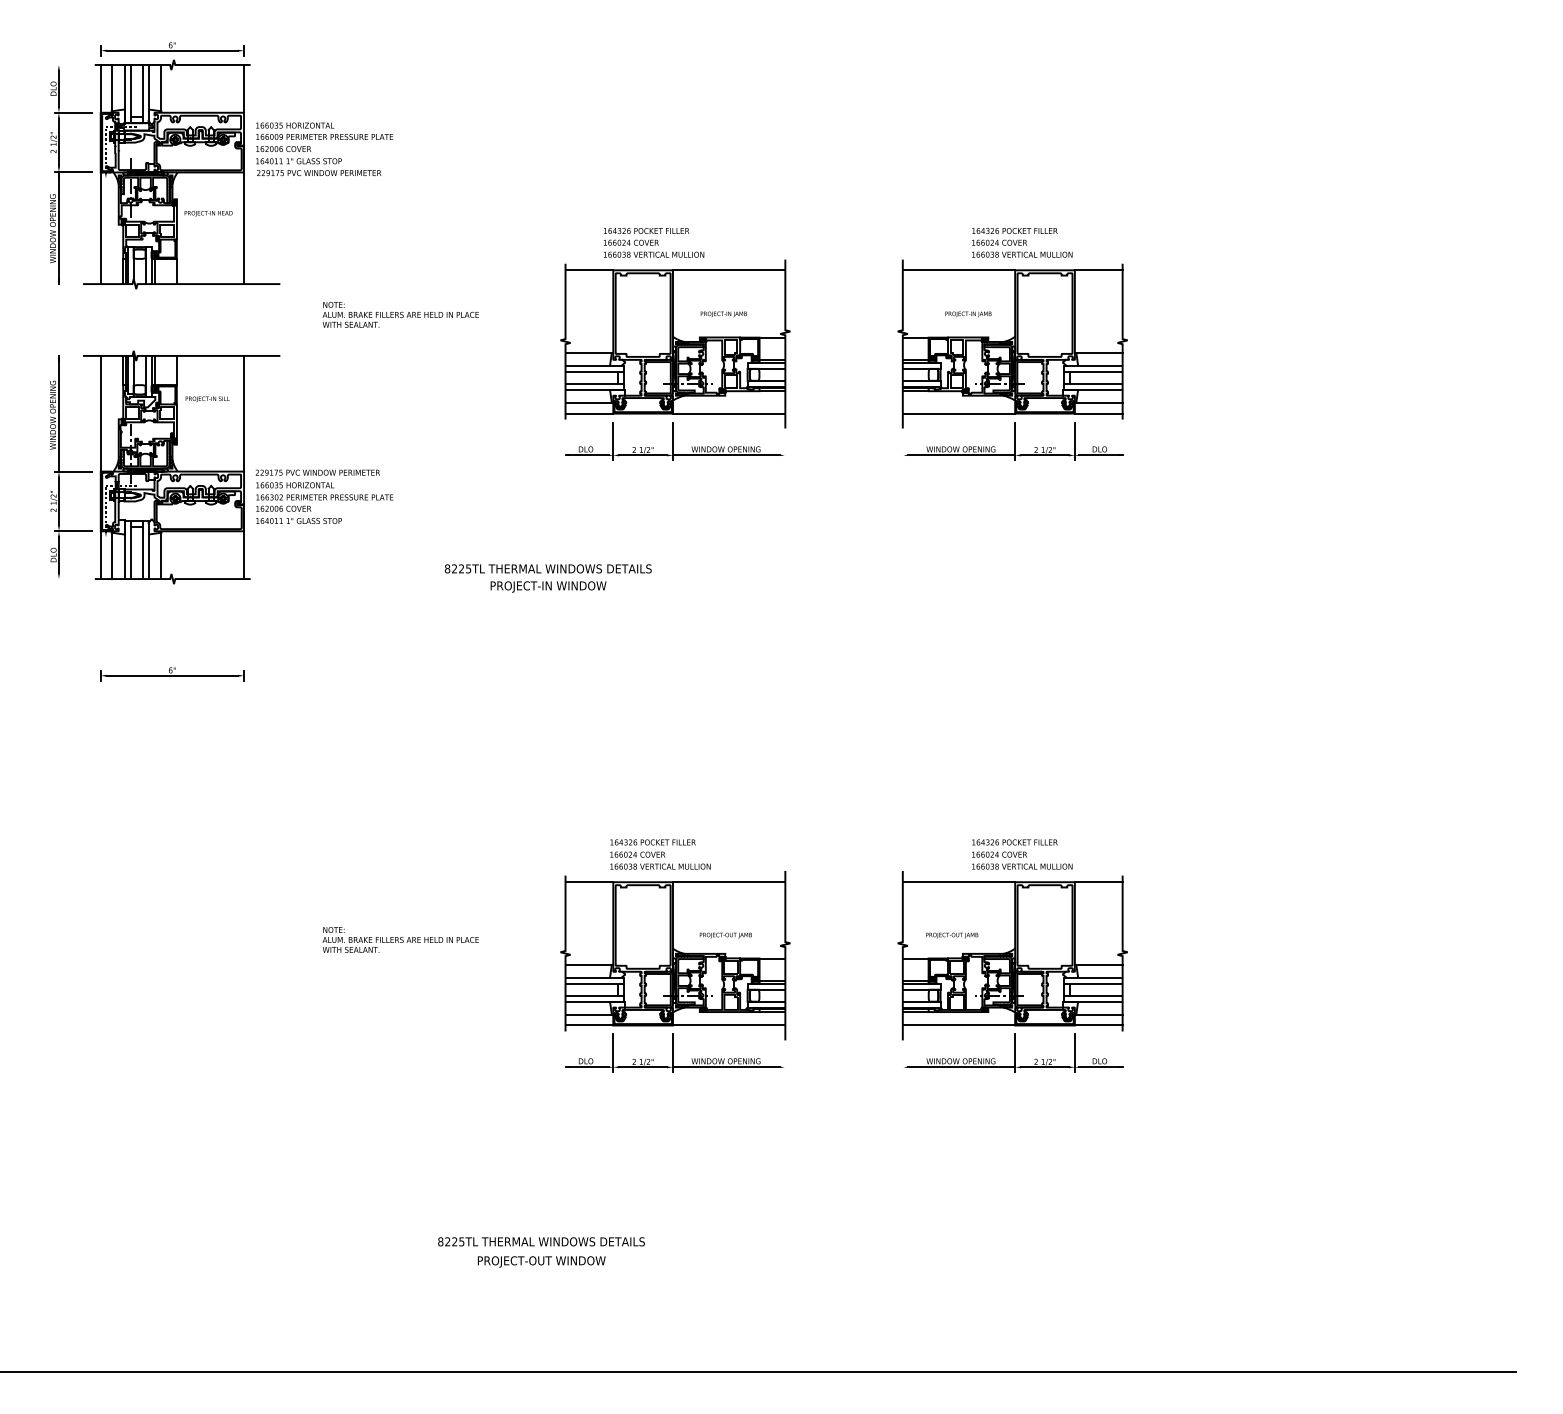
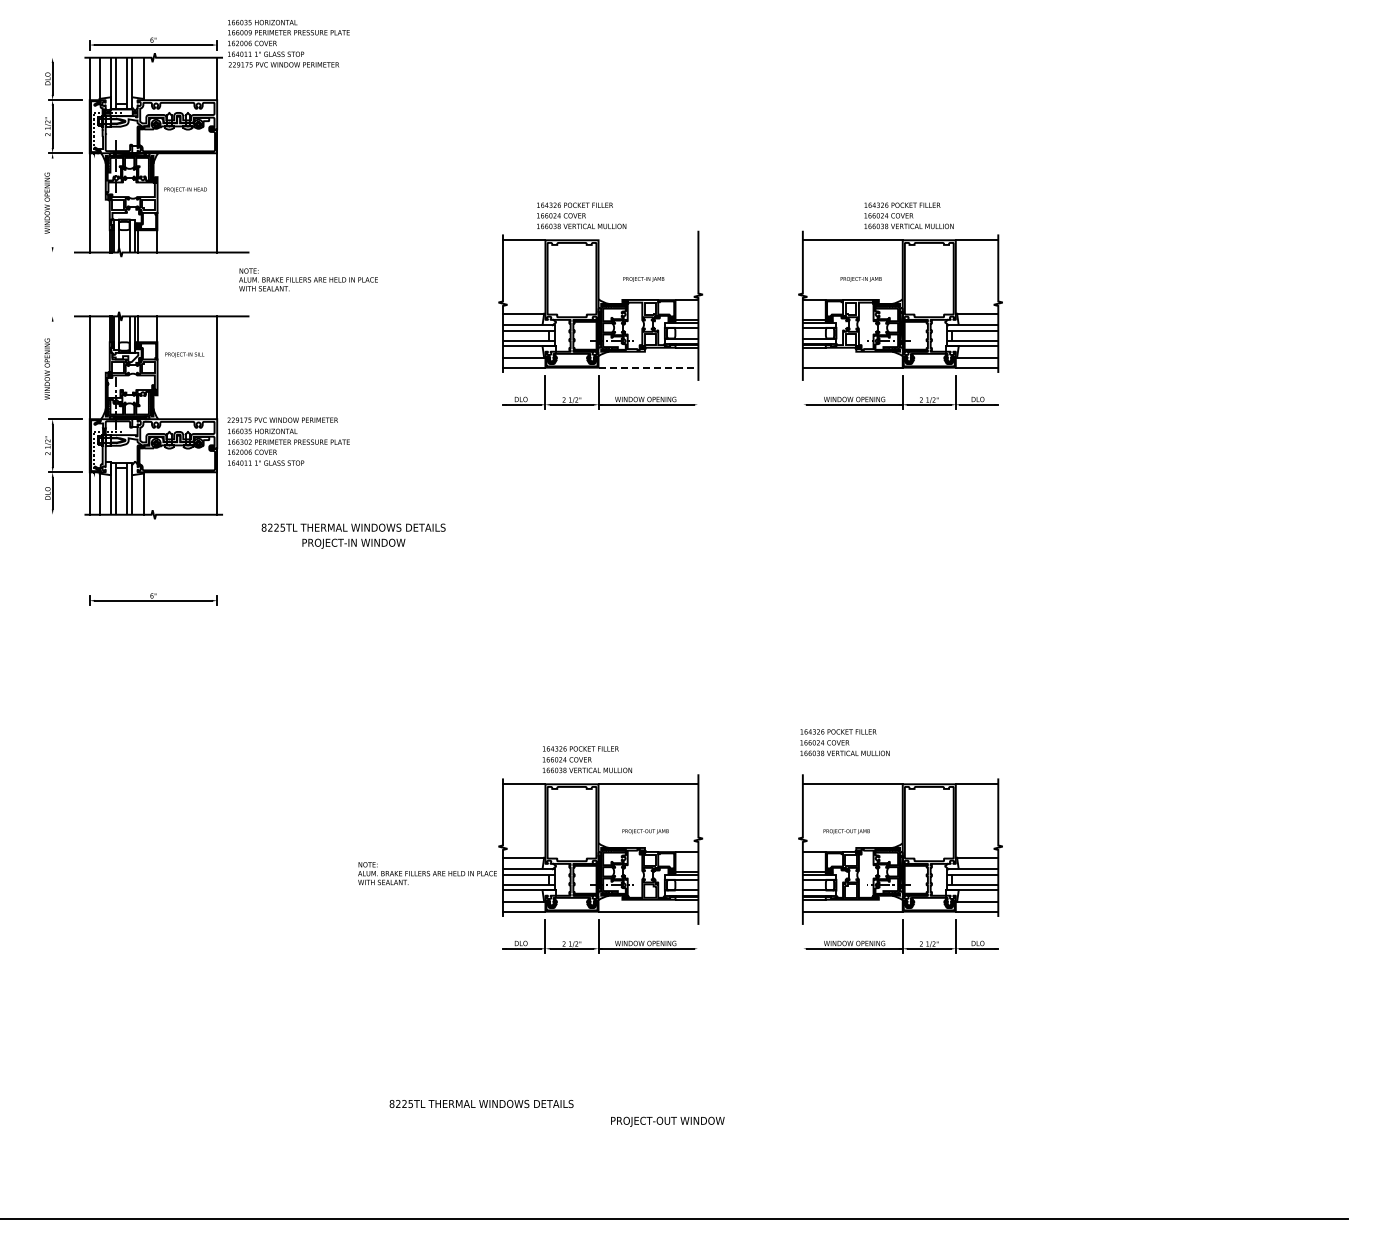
text: (324, 149) -> (288, 43), moved
line: (58, 227) -> (52, 202), removed
line: (729, 270) -> (648, 240), removed
text: (400, 314) -> (308, 279), moved
line: (58, 413) -> (52, 367), removed
line: (729, 413) -> (648, 367), solid -> dashed
text: (548, 577) -> (353, 535), moved
text: (1021, 854) -> (844, 742), moved
text: (400, 939) -> (427, 873), moved
text: (541, 1261) -> (667, 1121), moved

